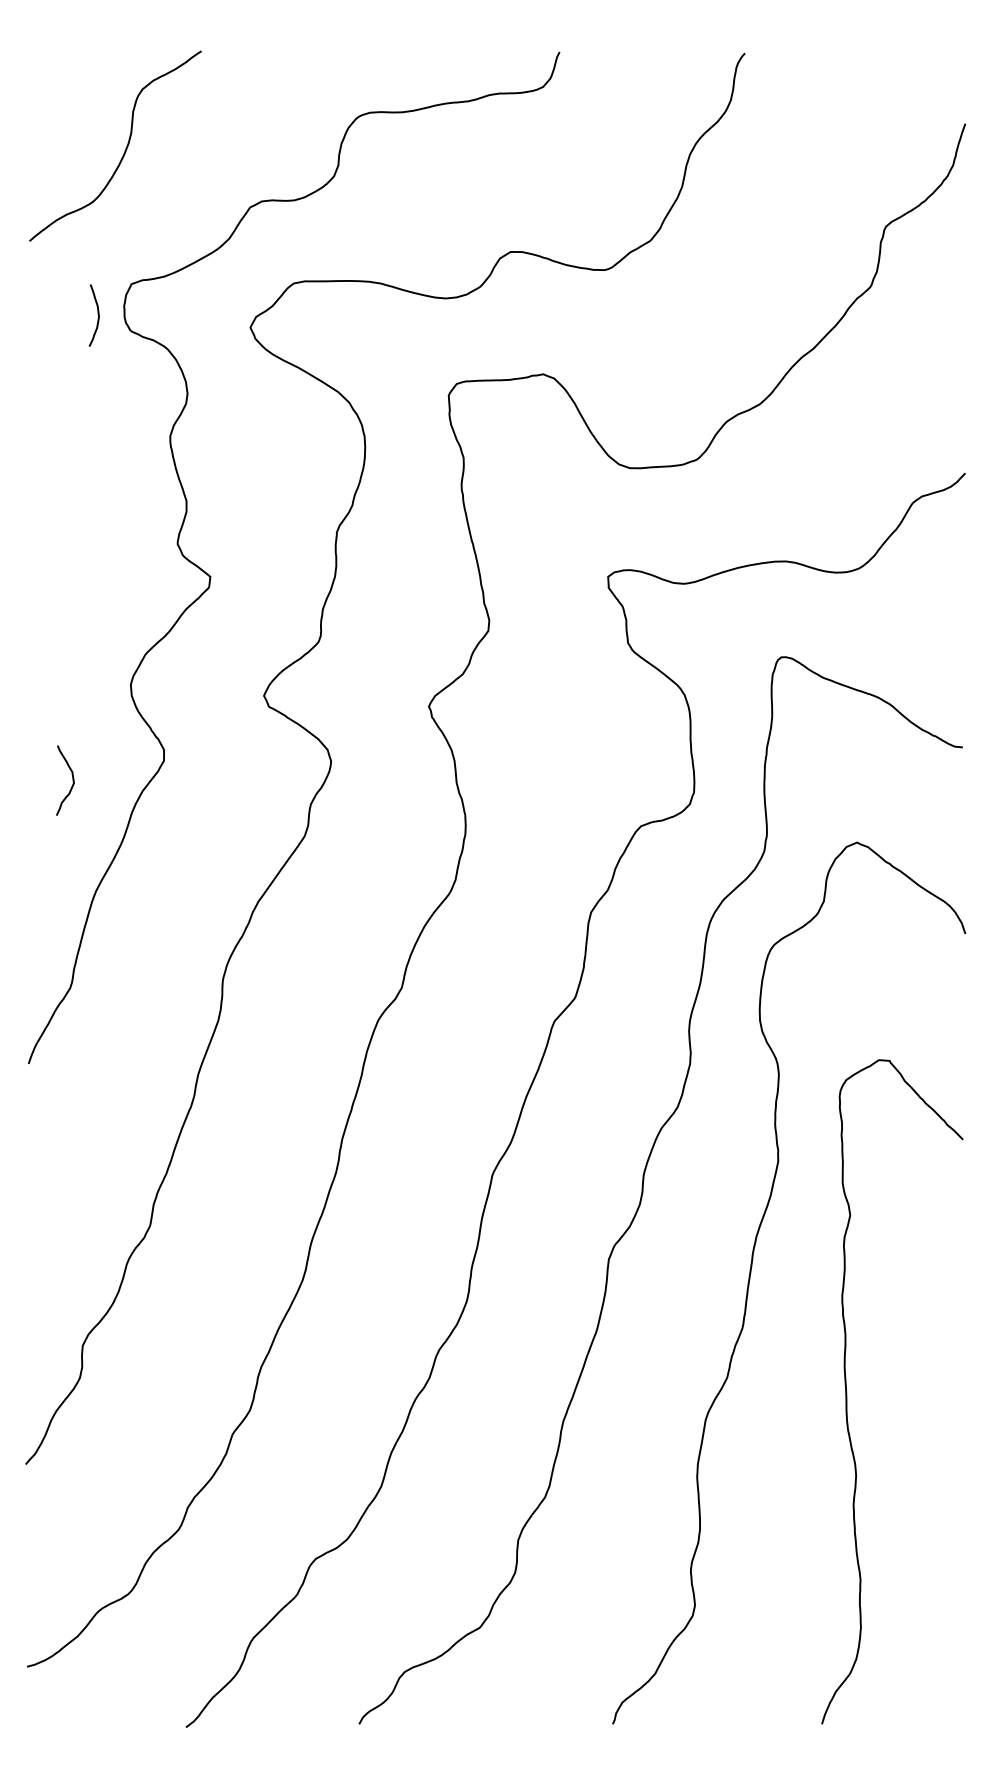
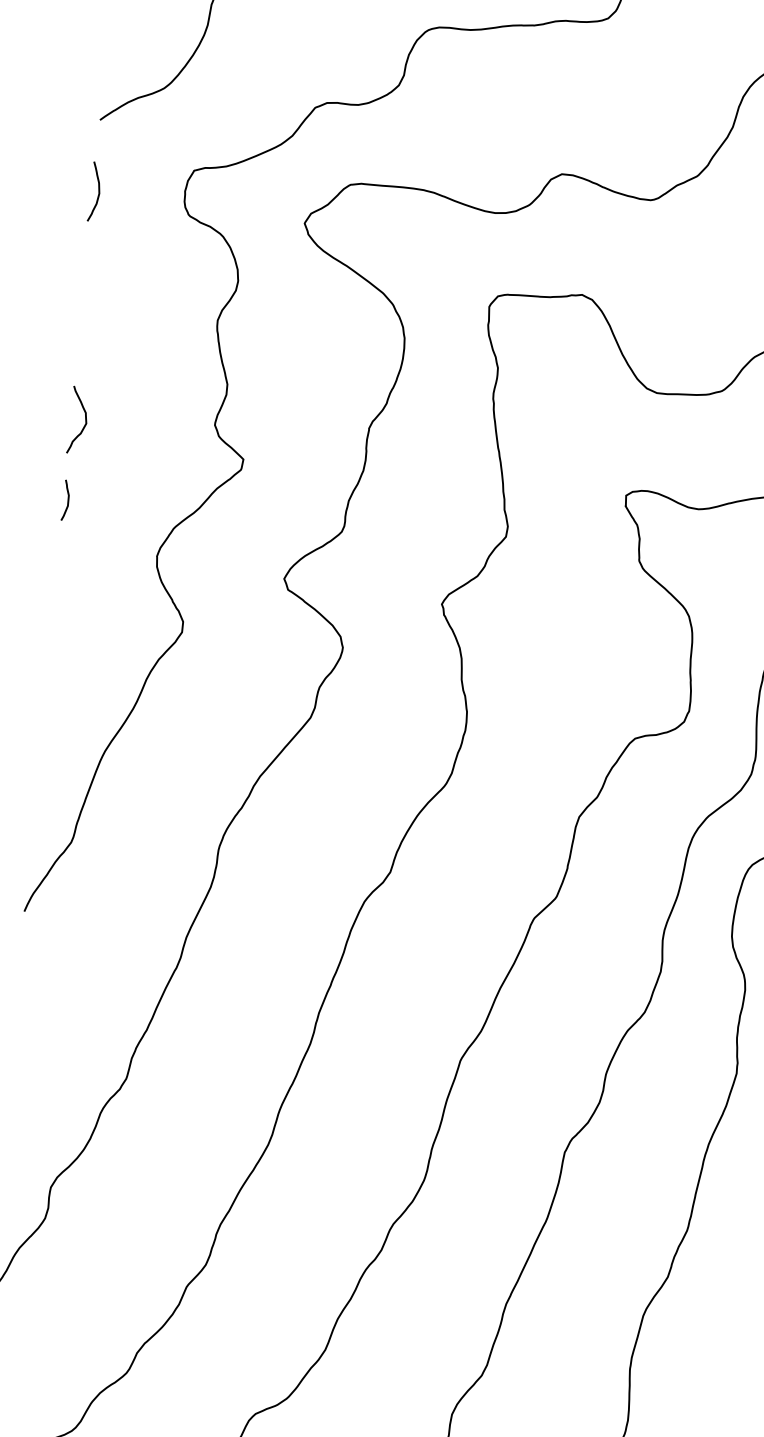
curve: (97, 314) -> (98, 191), moved
curve: (33, 636) -> (67, 500), added
curve: (72, 780) -> (85, 420), moved

